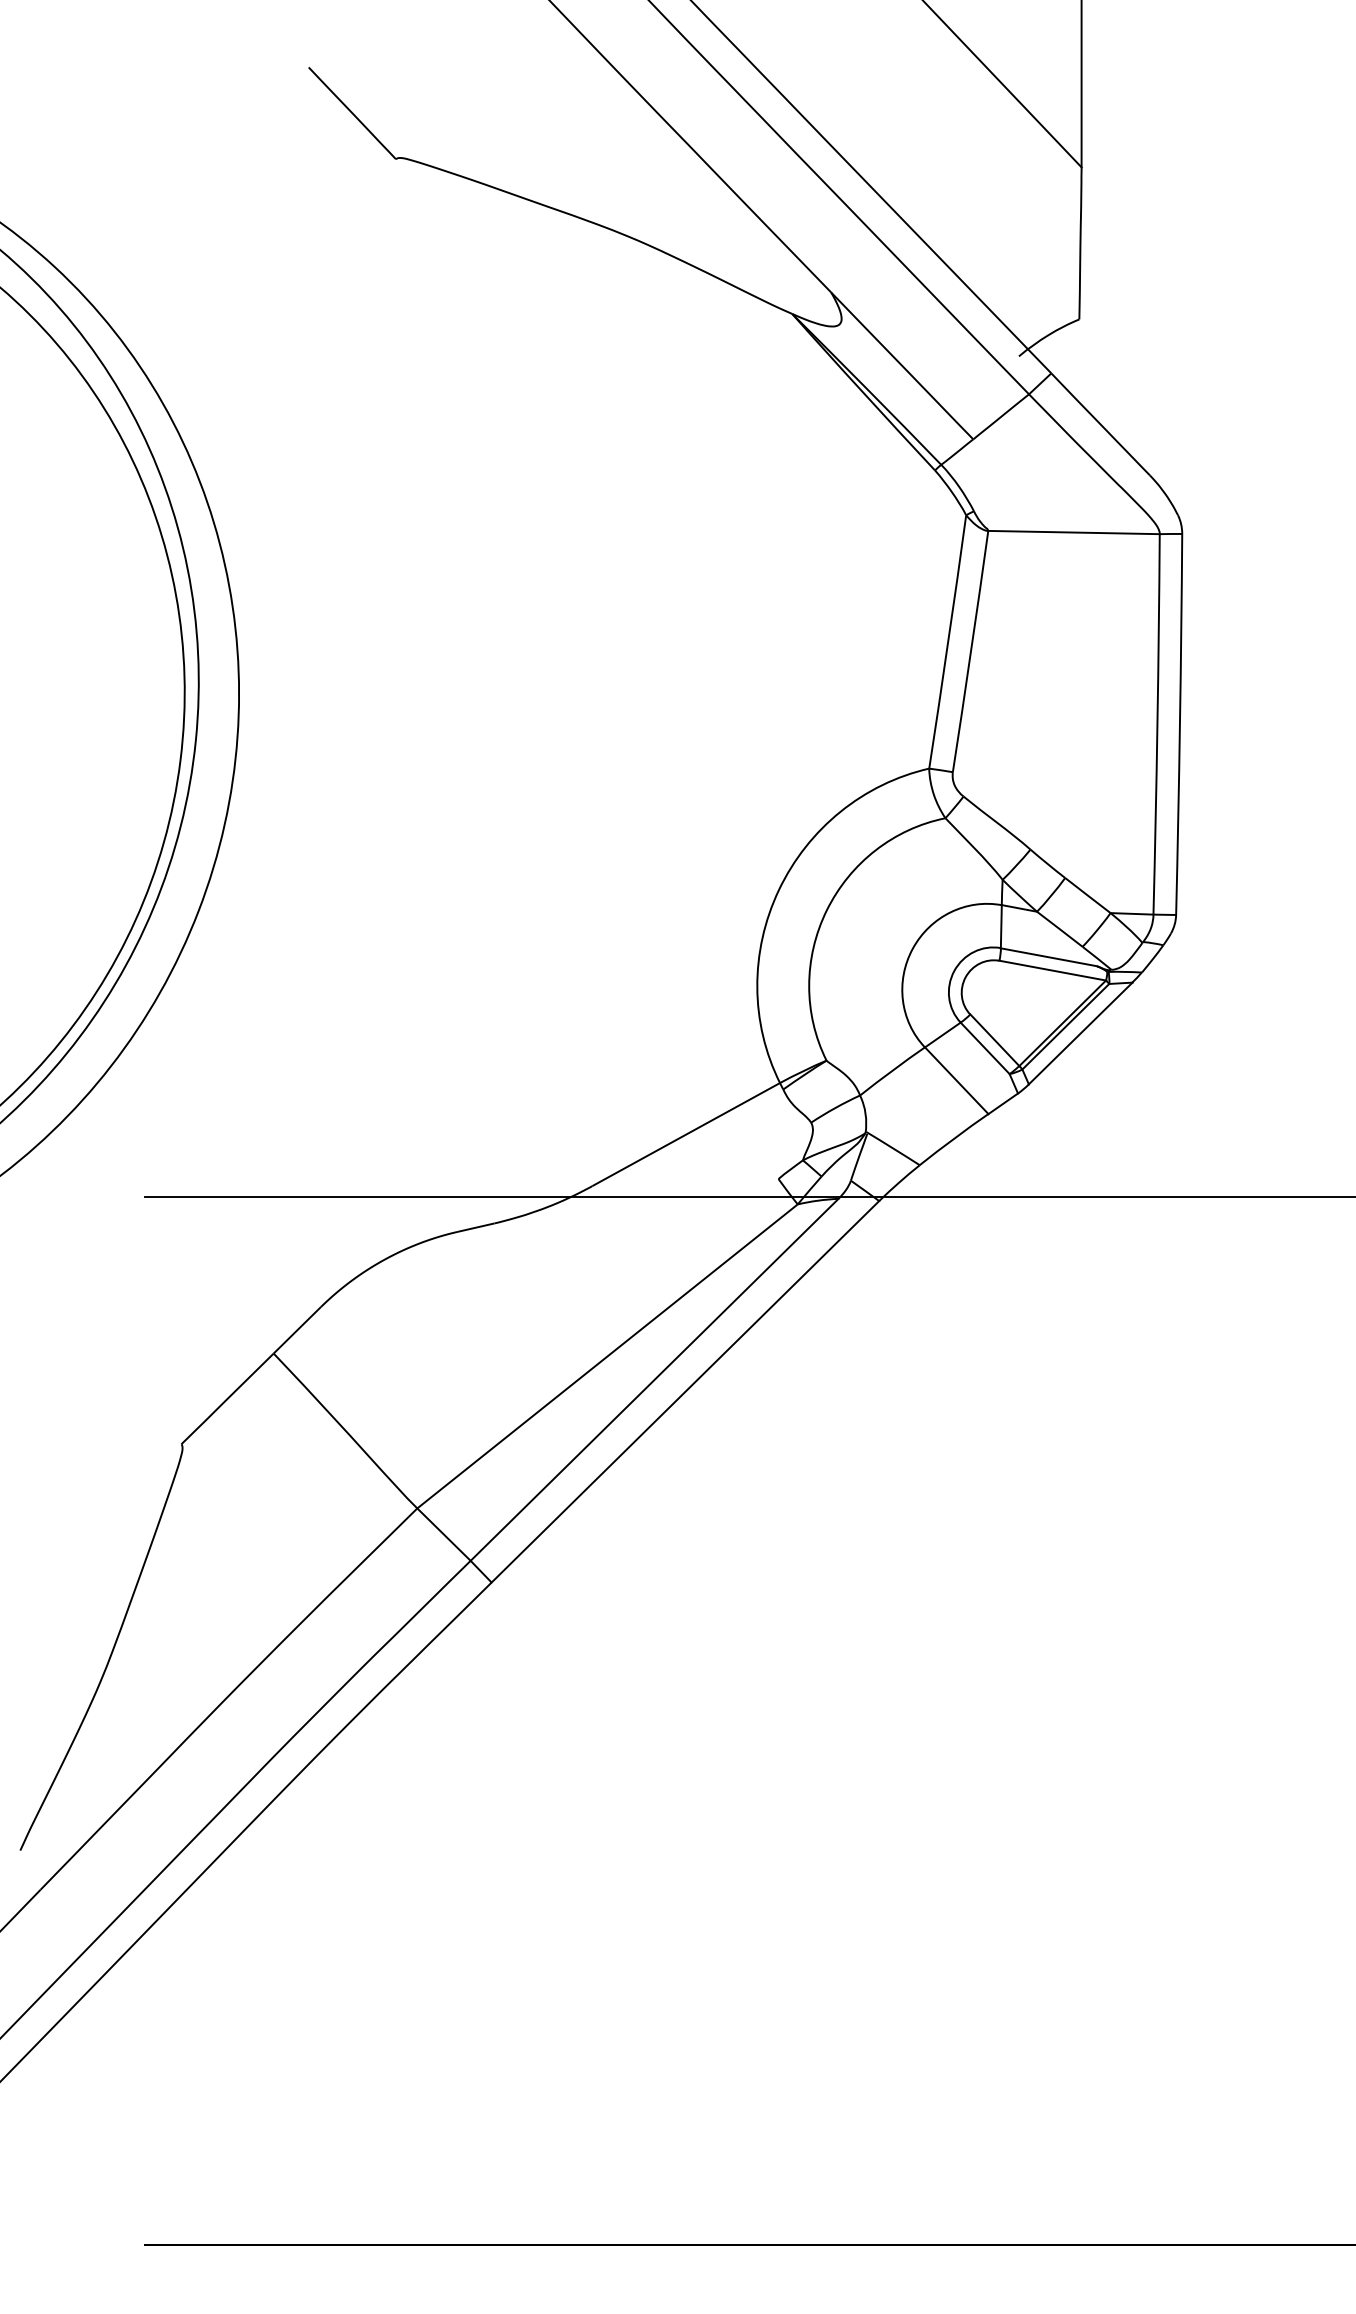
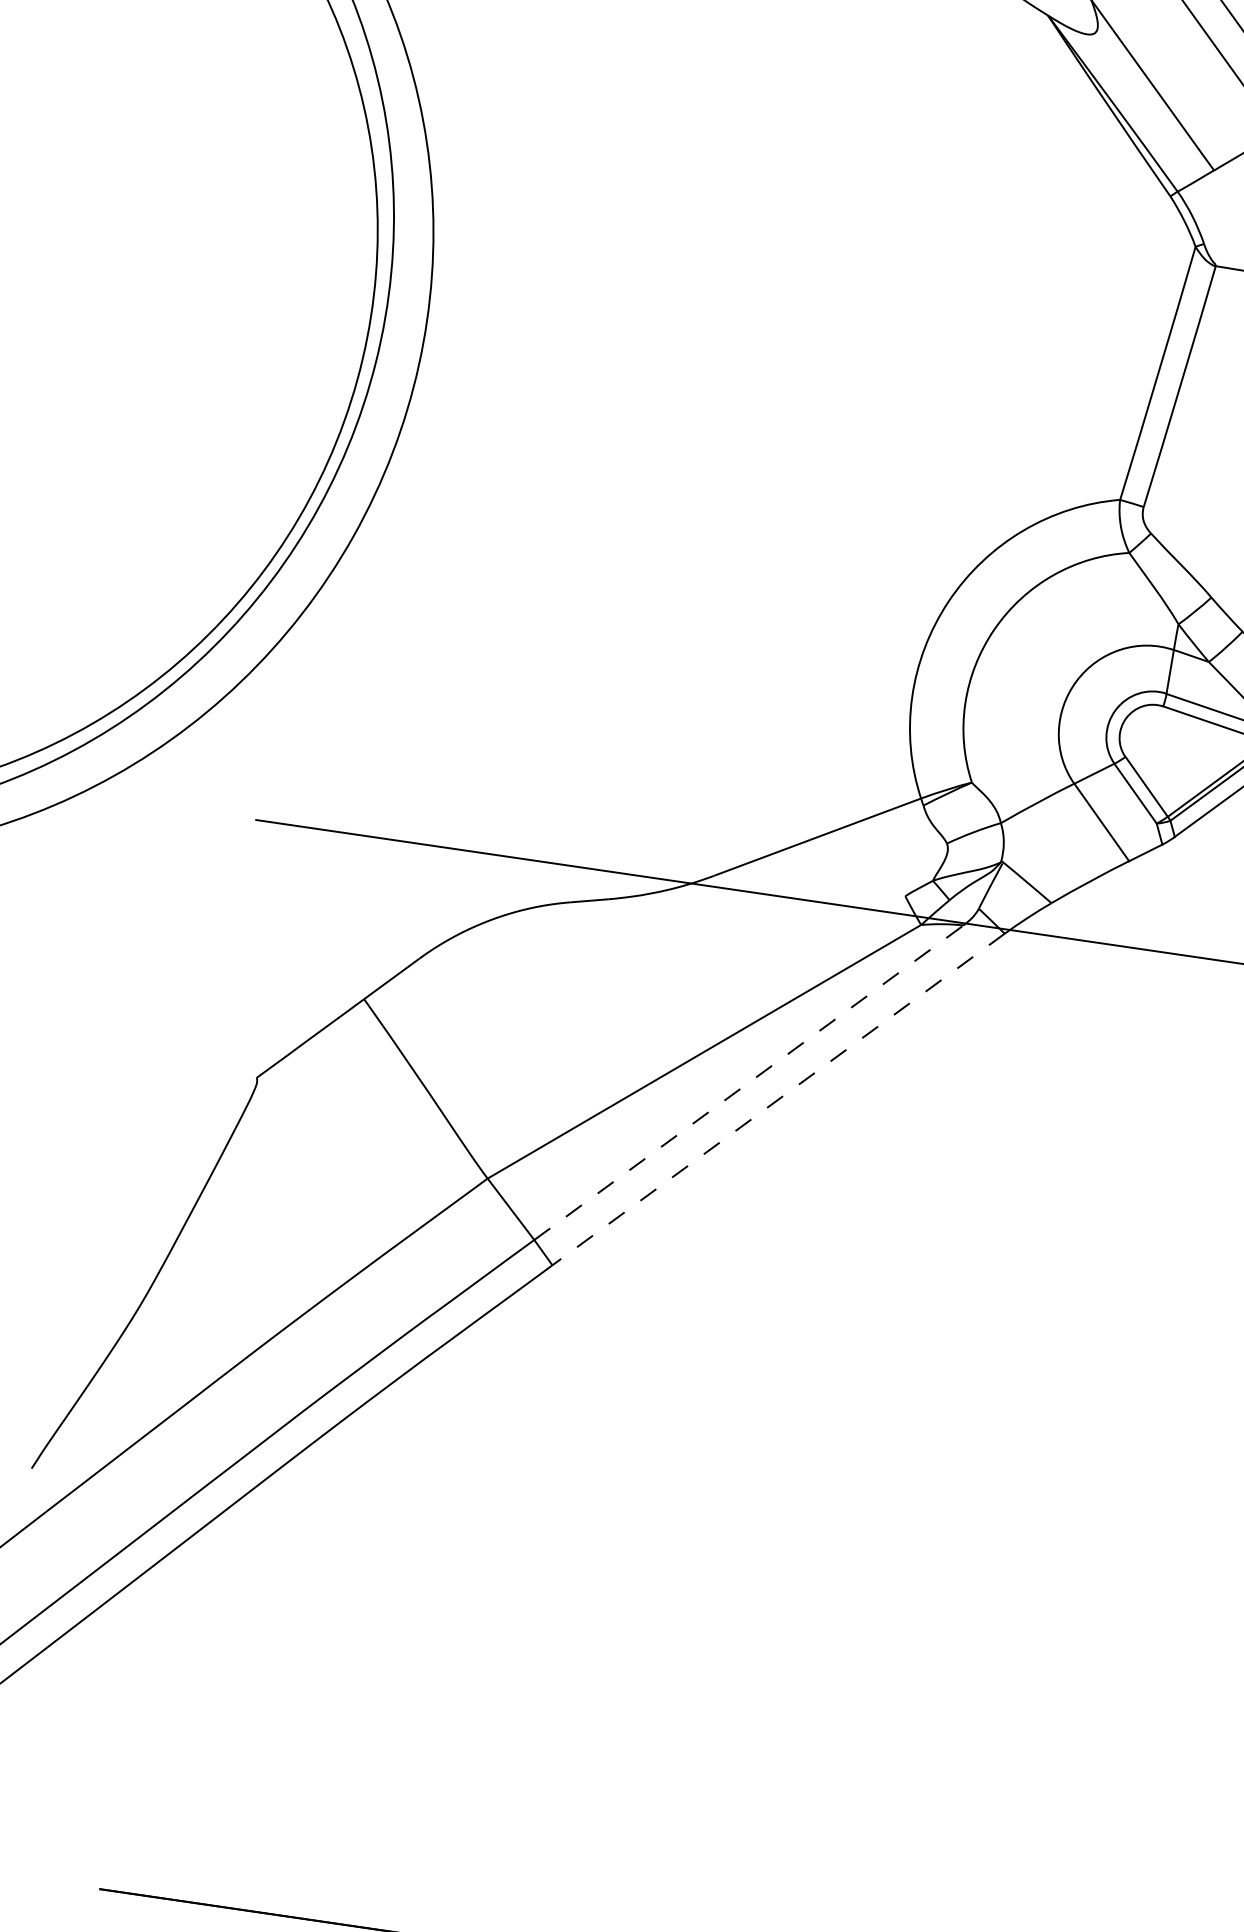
line: (654, 1379) -> (748, 1082), solid -> dashed
line: (685, 1391) -> (778, 1099), solid -> dashed

